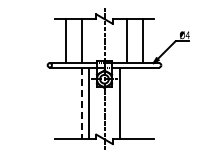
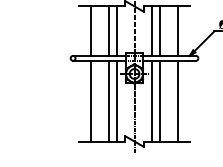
line: (88, 41) -> (116, 31), added
line: (120, 41) -> (152, 31), added
line: (65, 103) -> (90, 101), added
line: (82, 103) -> (109, 101), dashed -> solid
line: (126, 103) -> (159, 101), added
line: (143, 103) -> (178, 101), added

